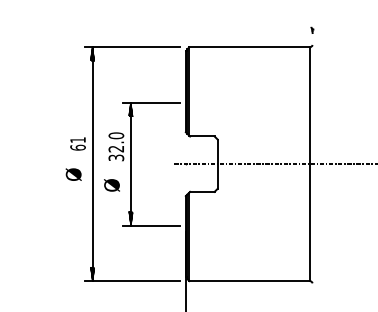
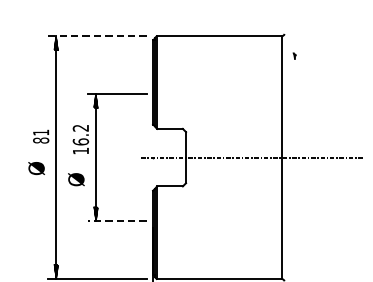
part: (312, 29) -> (294, 55), moved
line: (131, 47) -> (96, 36), solid -> dashed
text: (116, 146) -> (81, 139), 32.0 -> 16.2
text: (77, 147) -> (40, 140), 61 -> 81
line: (151, 225) -> (117, 221), solid -> dashed

